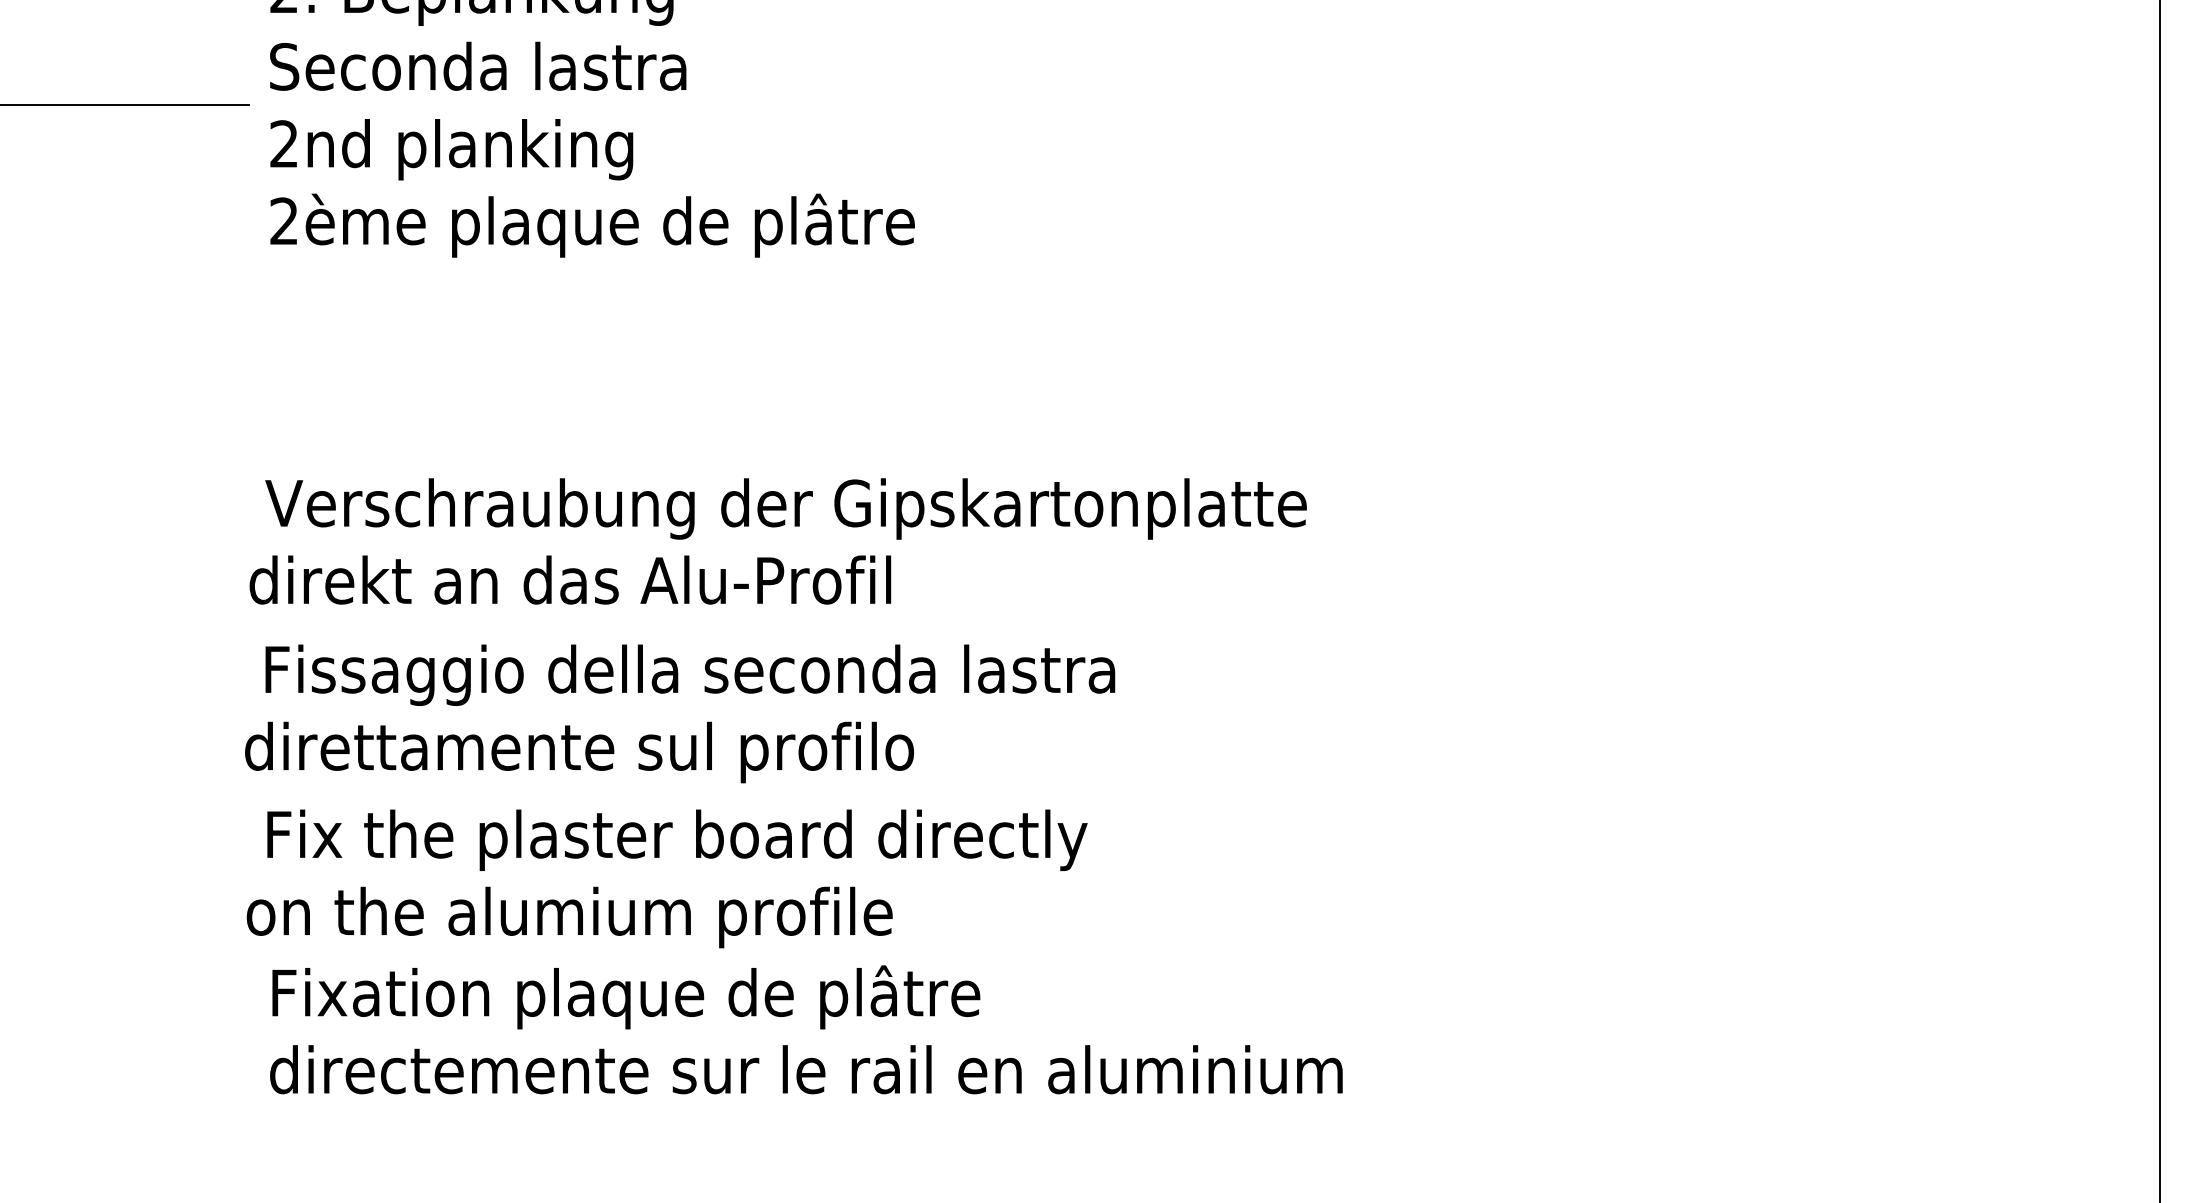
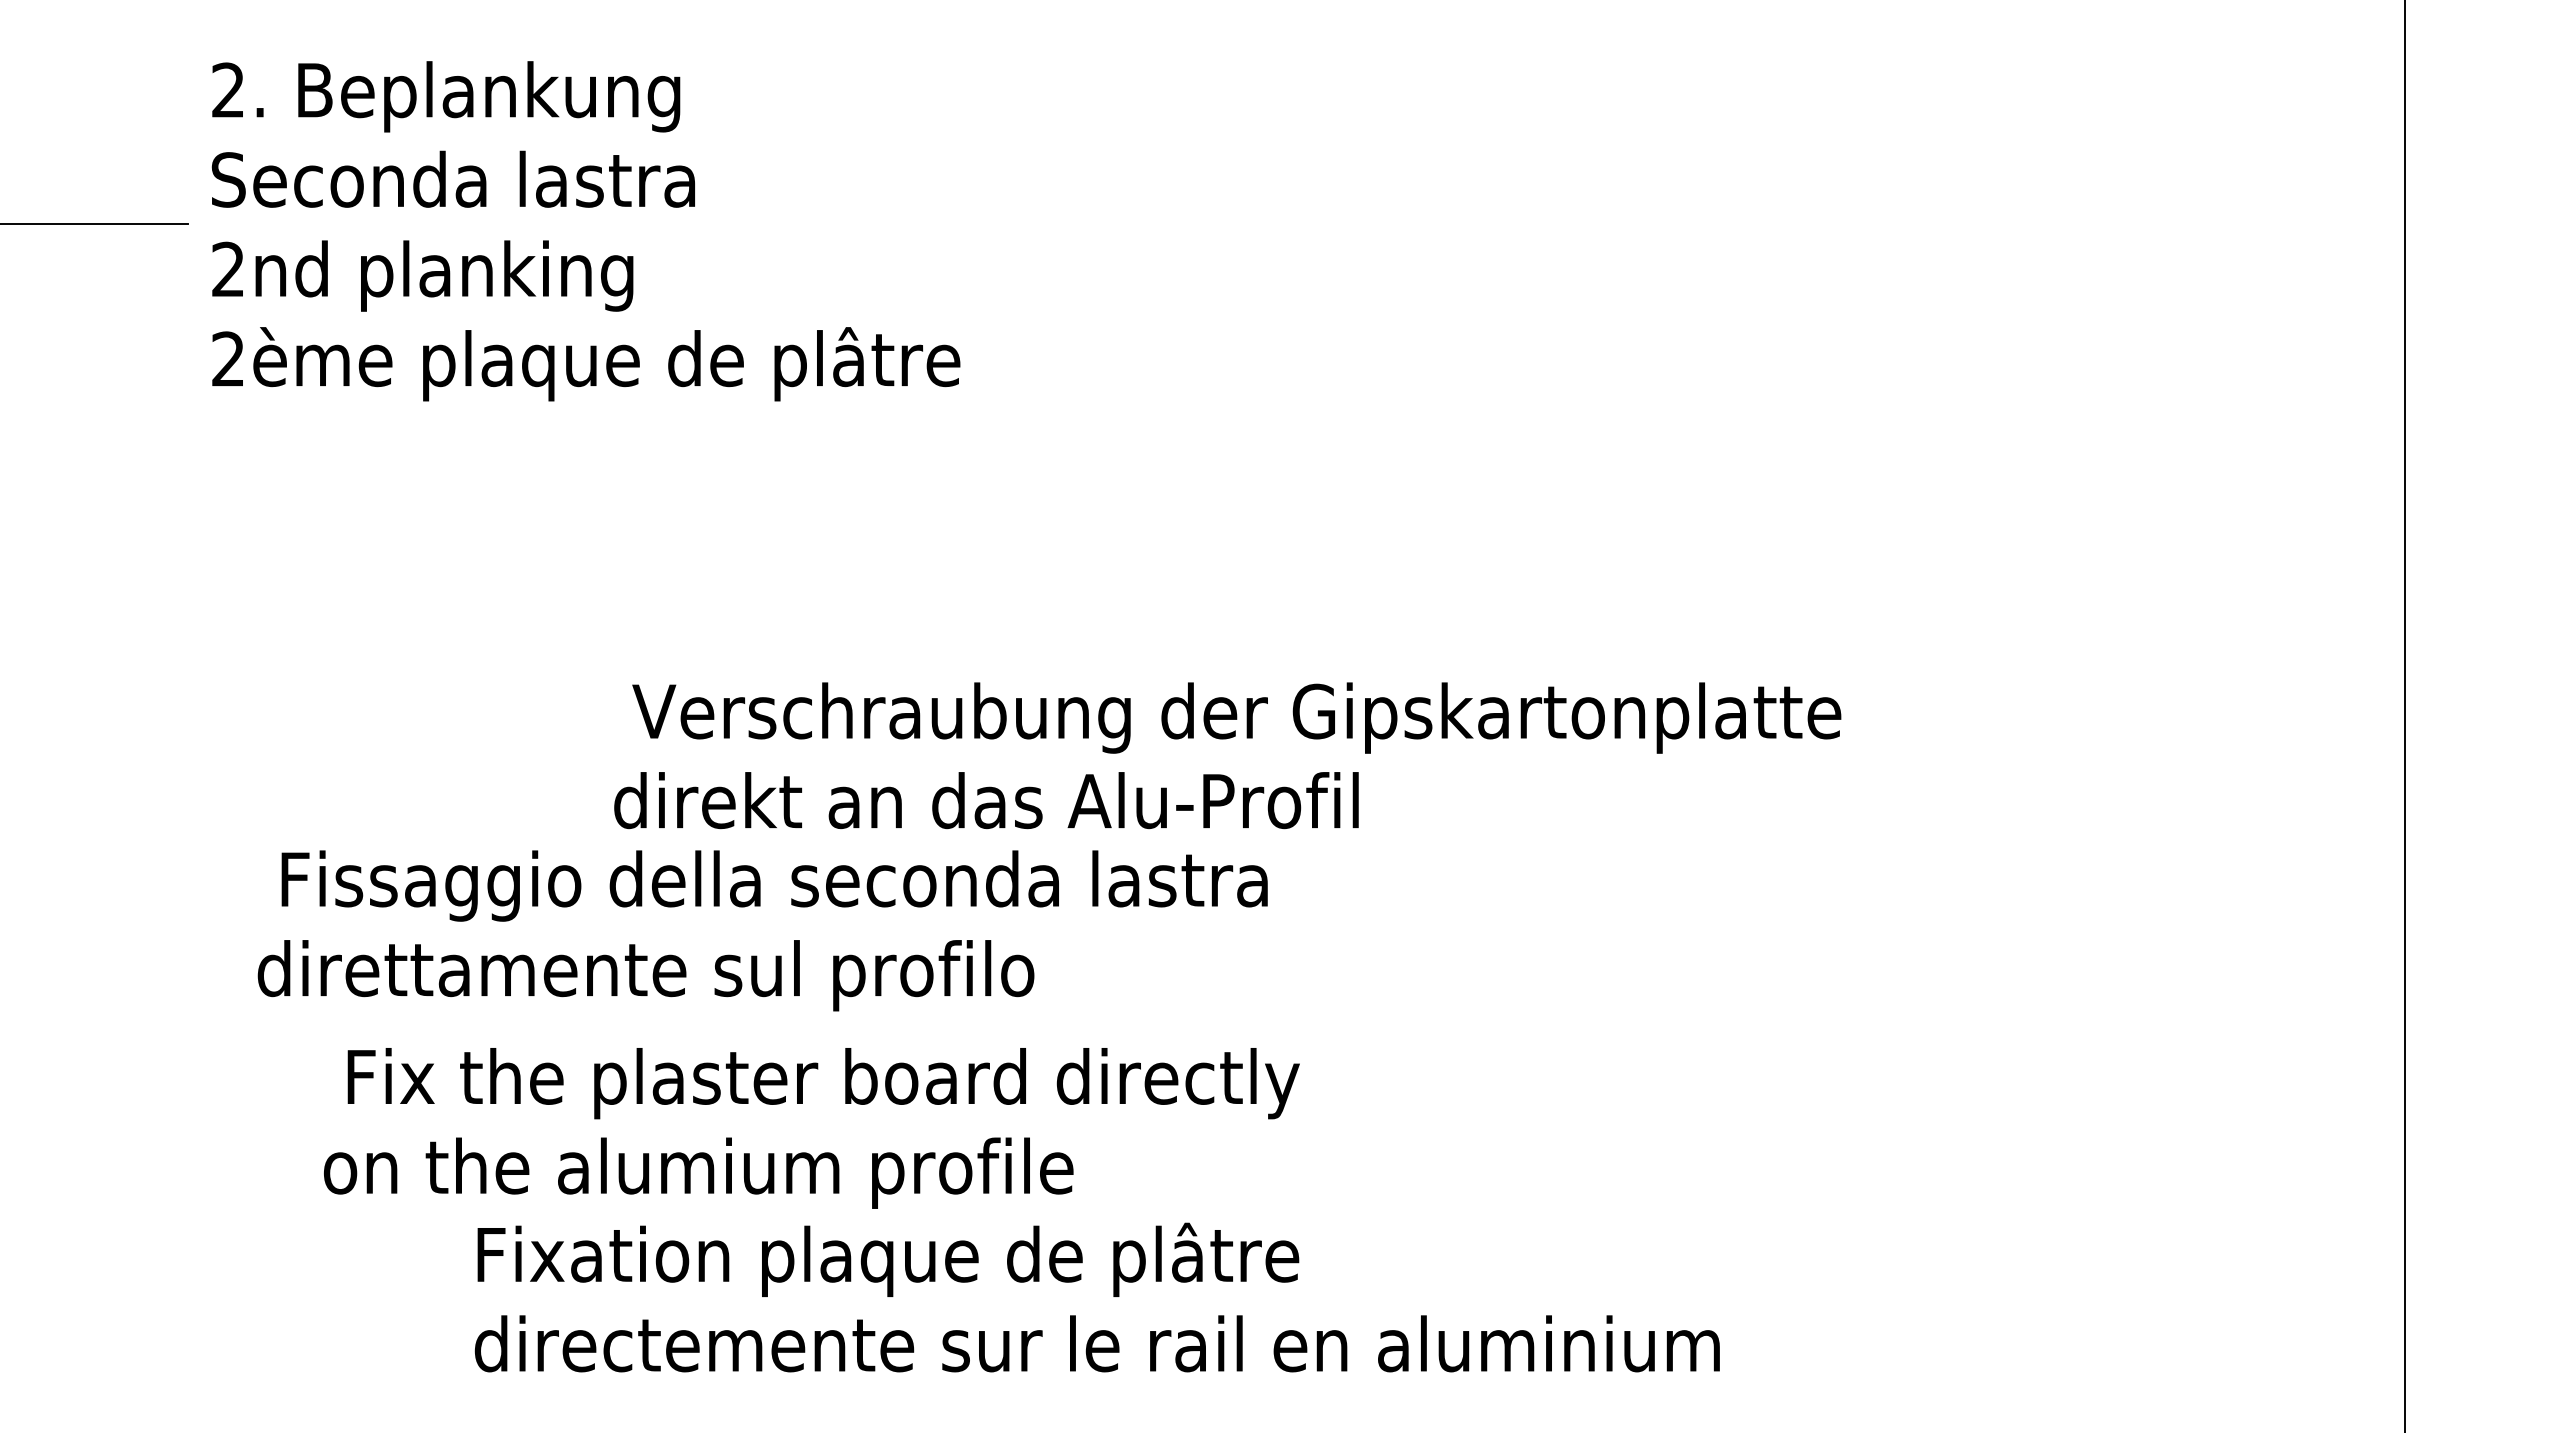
text: (778, 541) -> (1227, 755), moved
text: (679, 713) -> (762, 930), moved
text: (666, 878) -> (811, 1128), moved
text: (805, 1029) -> (1096, 1297), moved

